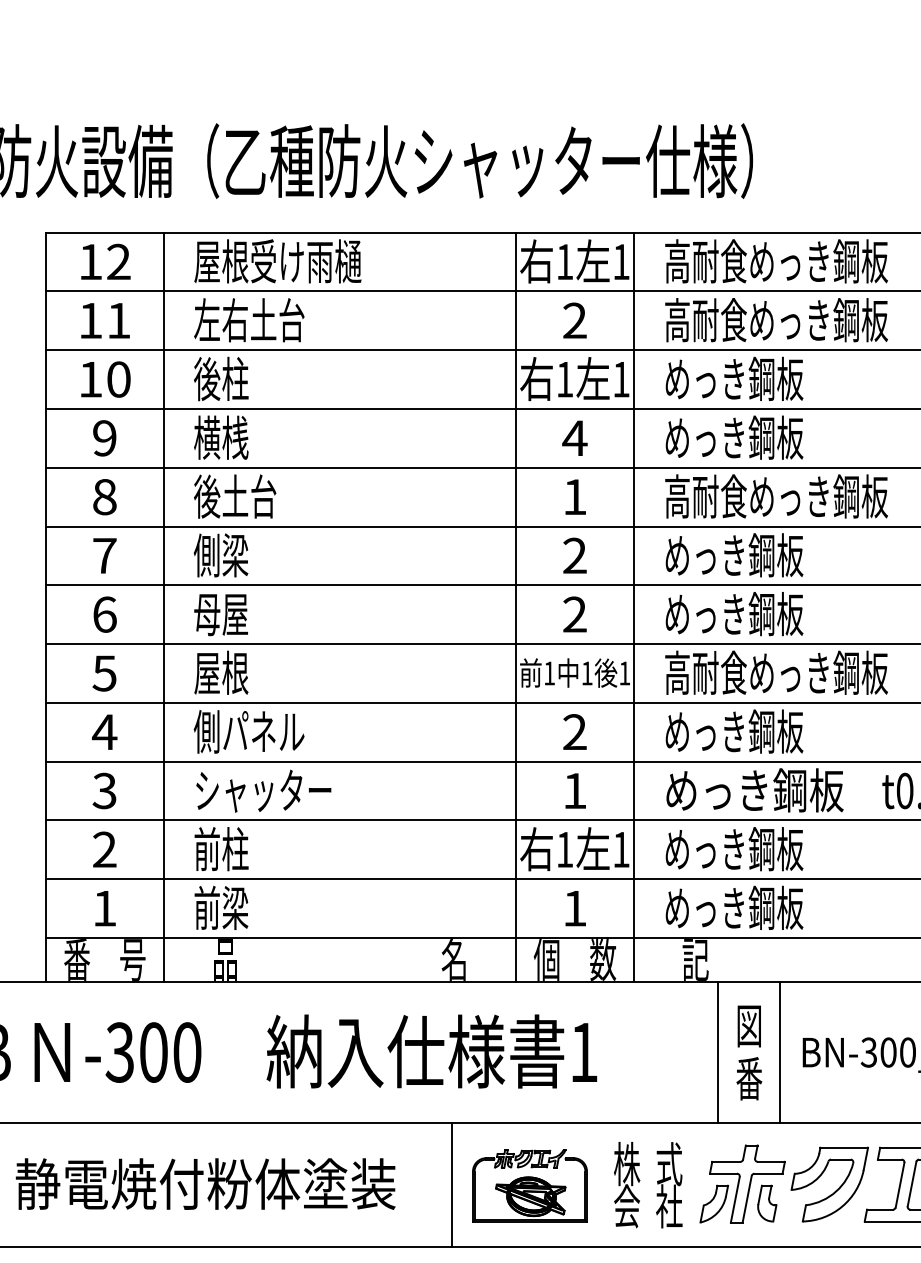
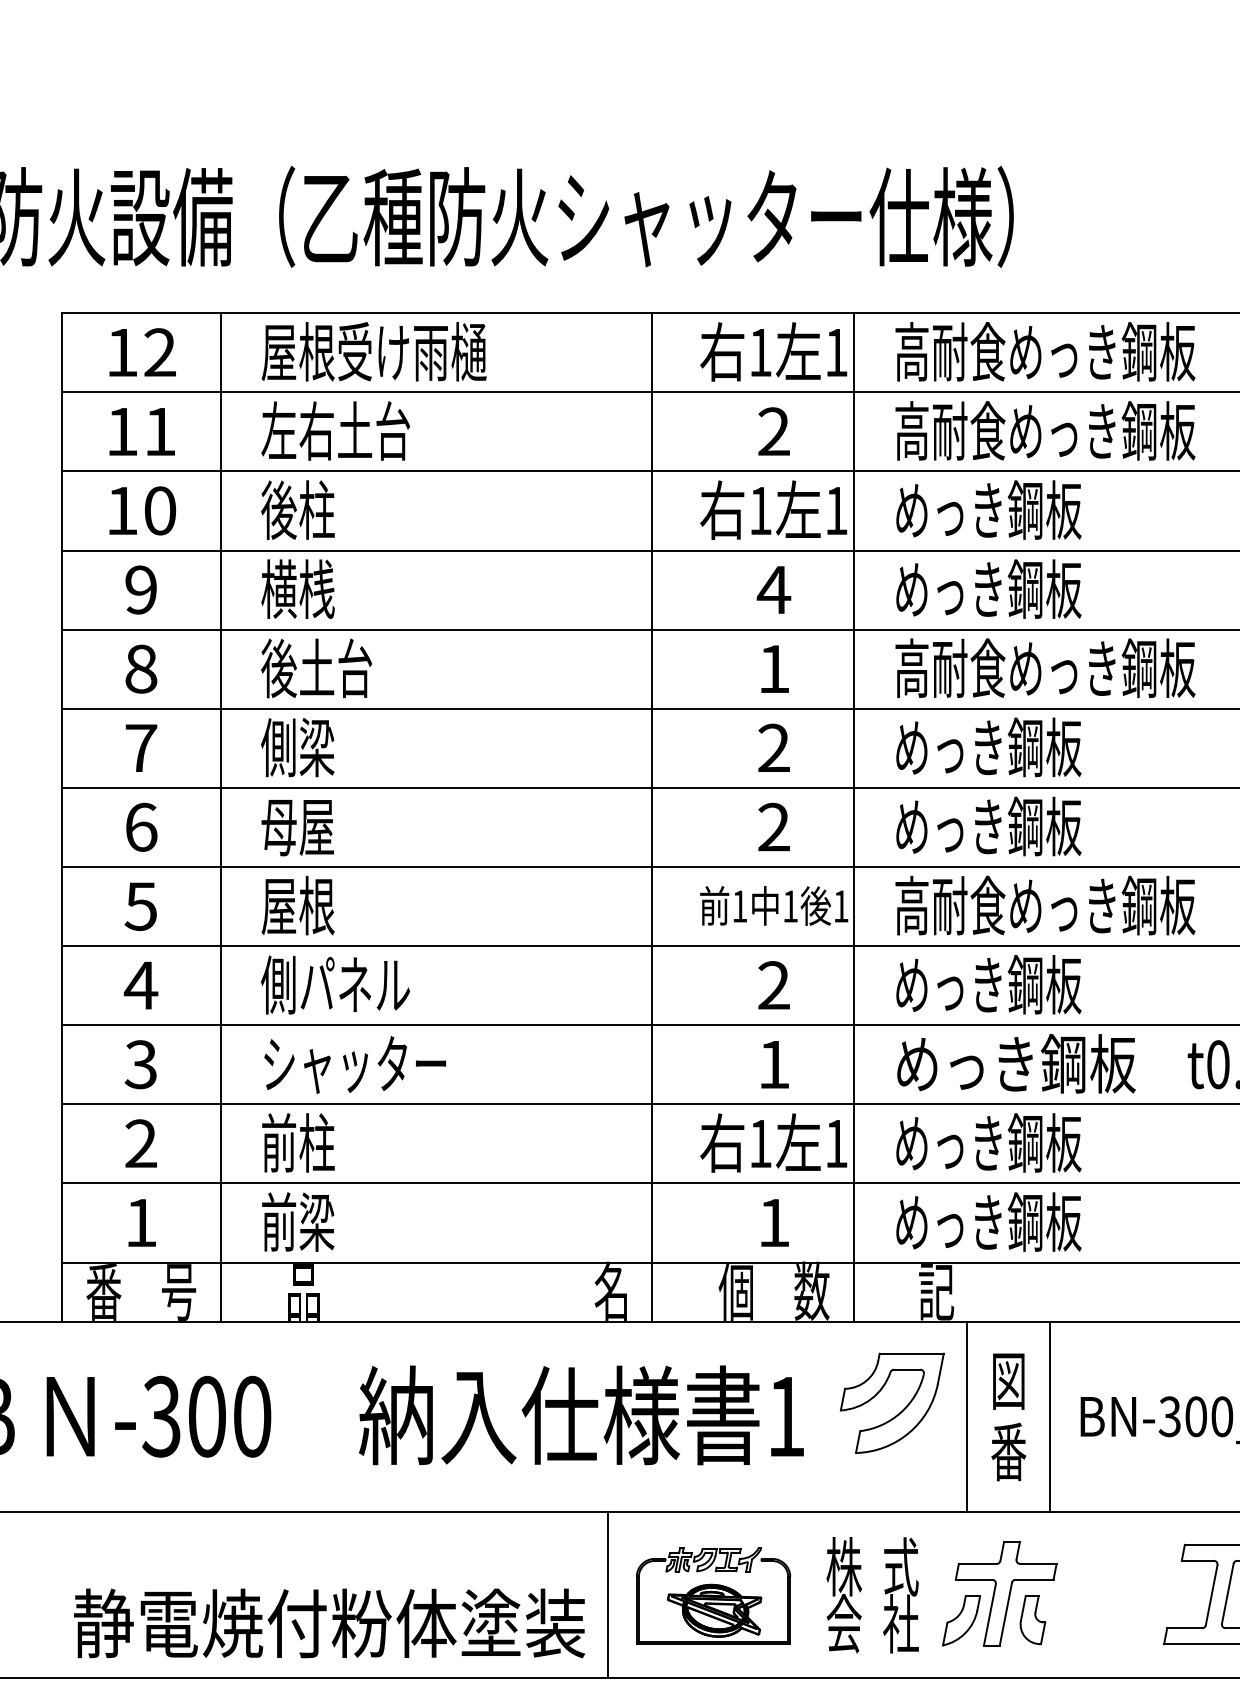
line: (516, 607) -> (652, 817), moved
text: (205, 1183) -> (329, 1622), moved
part: (835, 1190) -> (899, 1411), moved

